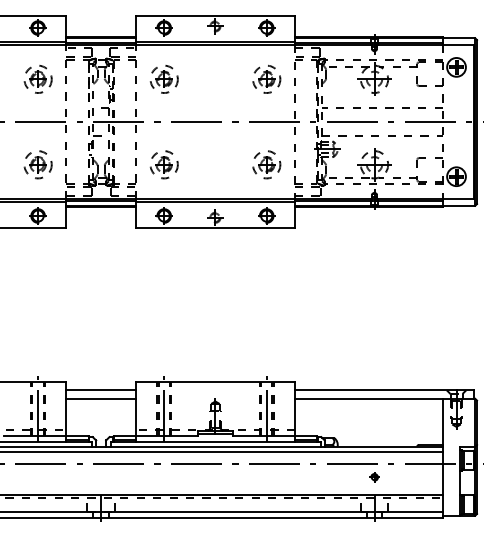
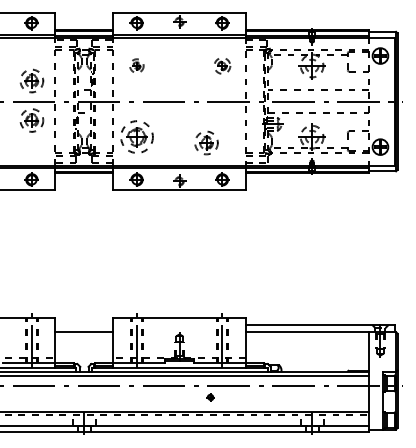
part: (266, 78) -> (222, 65), size x0.7
part: (37, 79) -> (31, 81), moved
part: (163, 79) -> (136, 66), size x0.6
part: (37, 164) -> (31, 120), moved
part: (163, 164) -> (136, 136), size x1.4
part: (266, 164) -> (206, 142), moved
line: (101, 390) -> (84, 325), removed
part: (374, 477) -> (210, 397), moved

